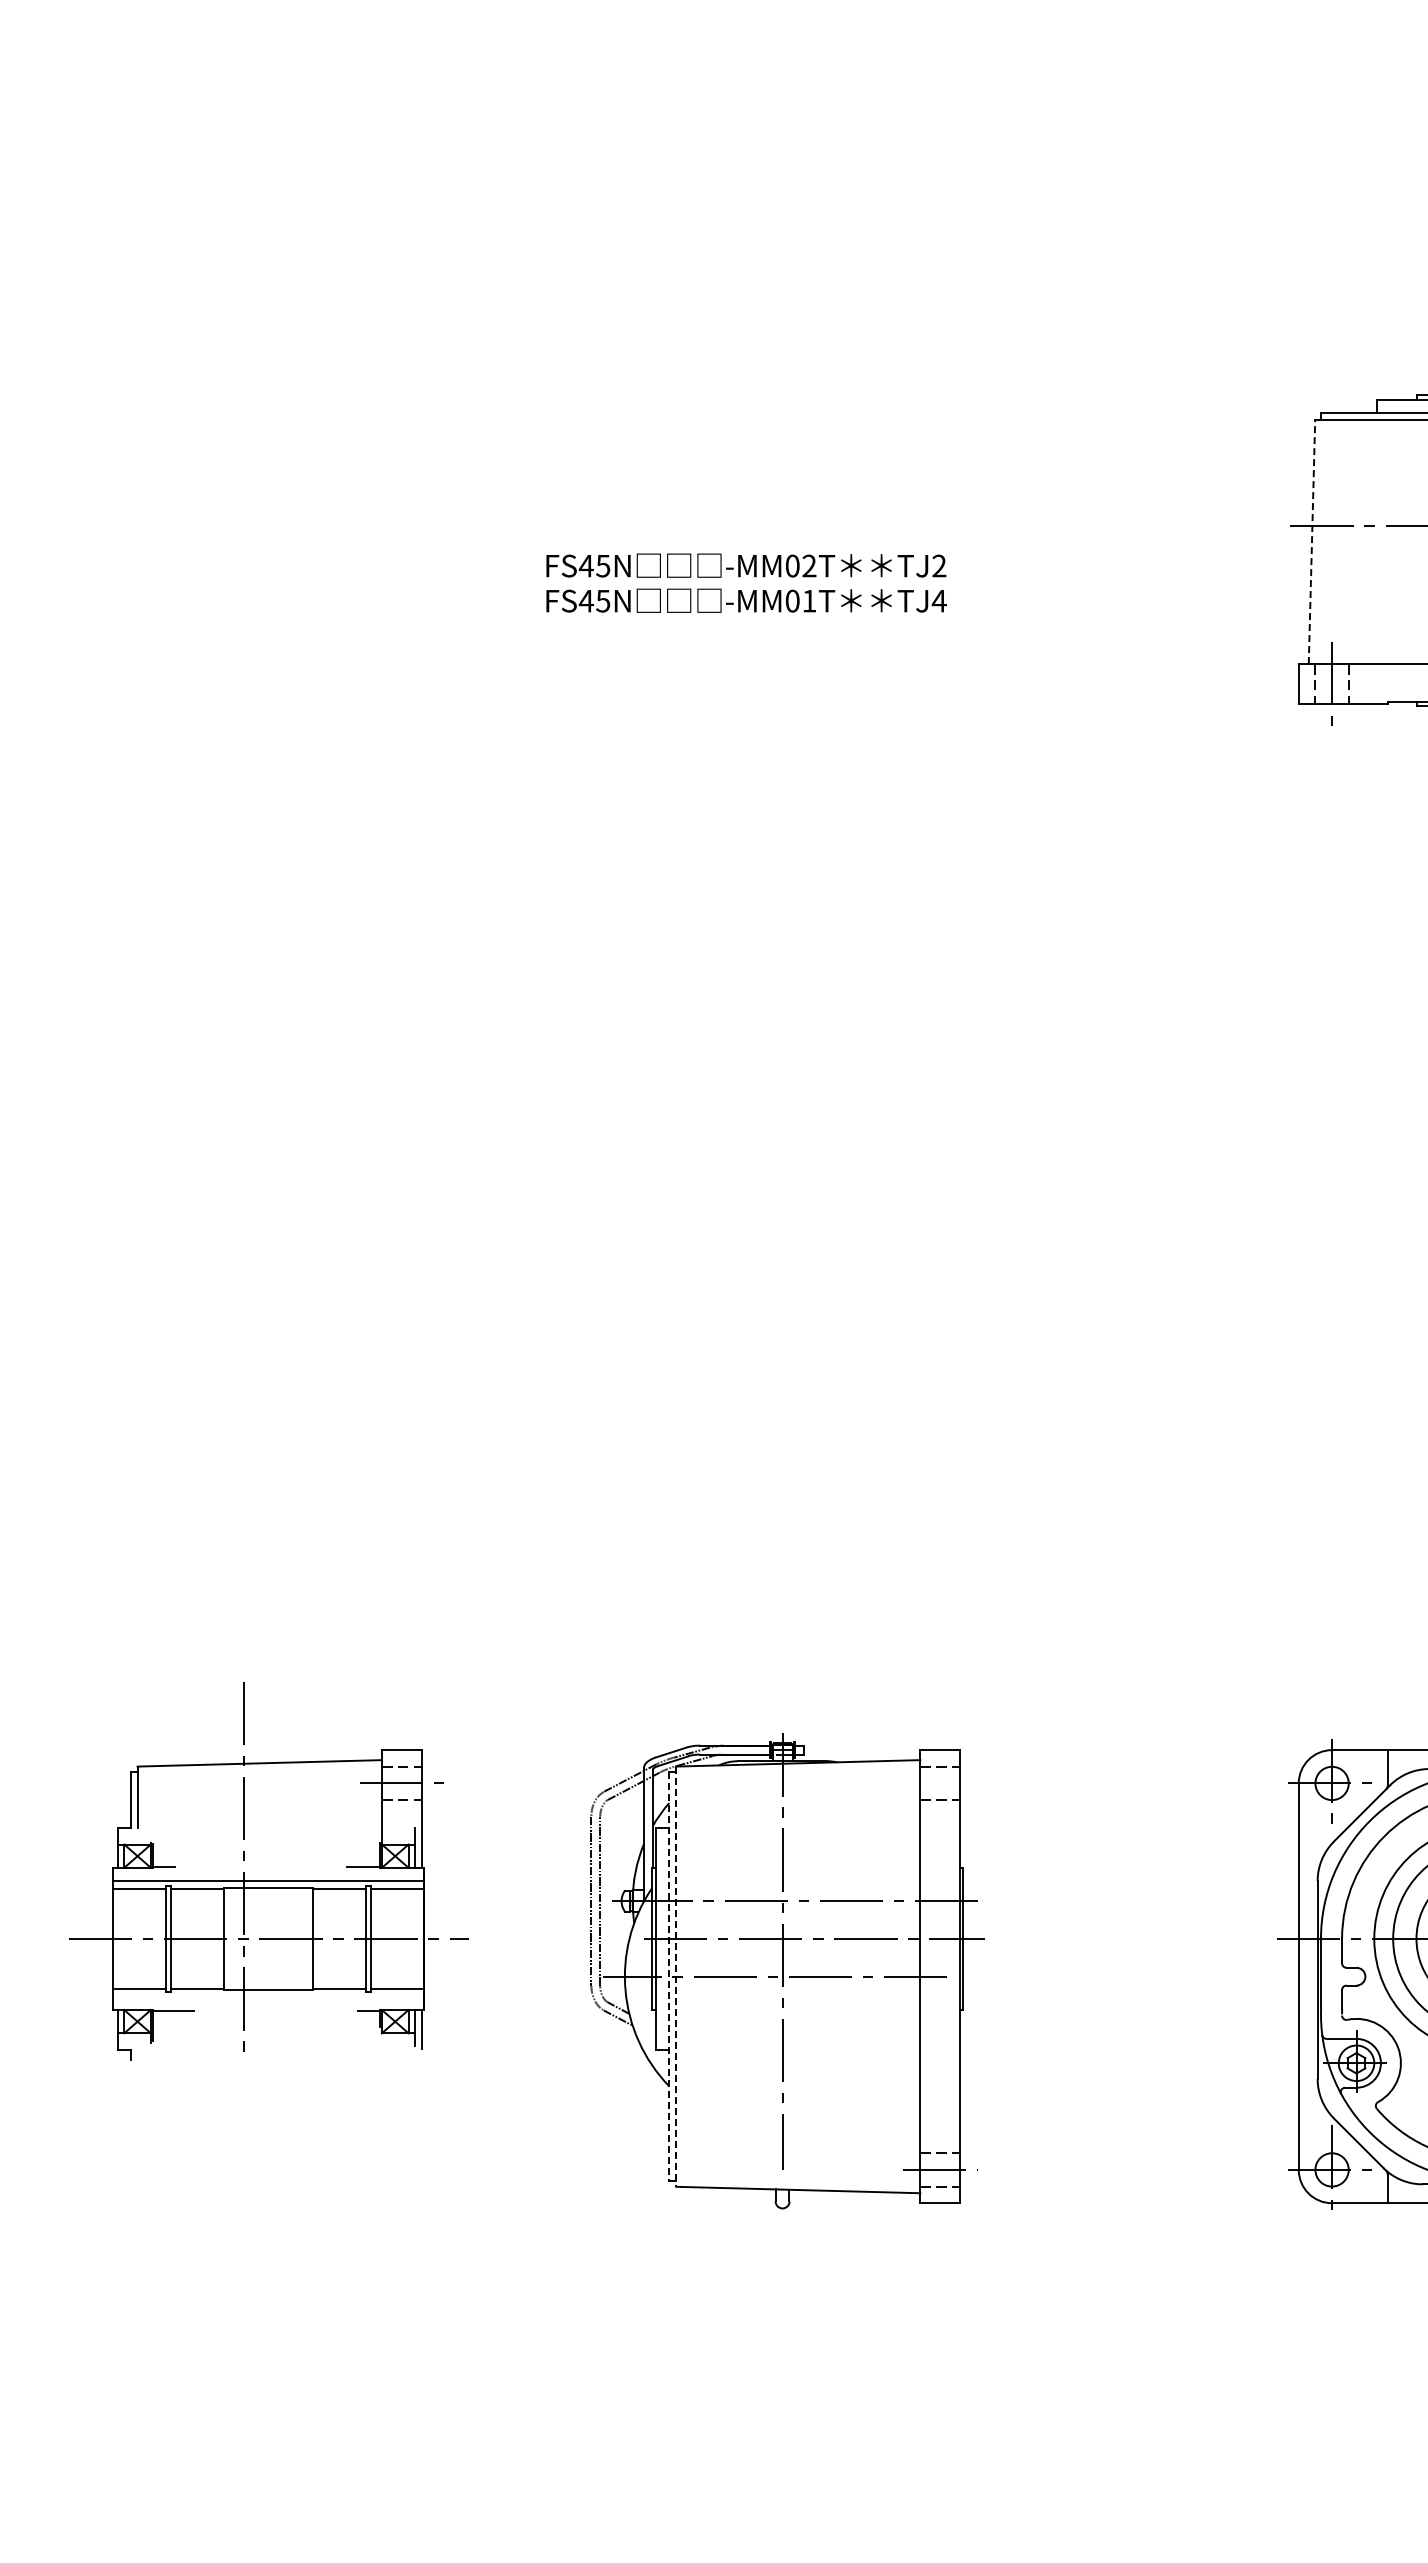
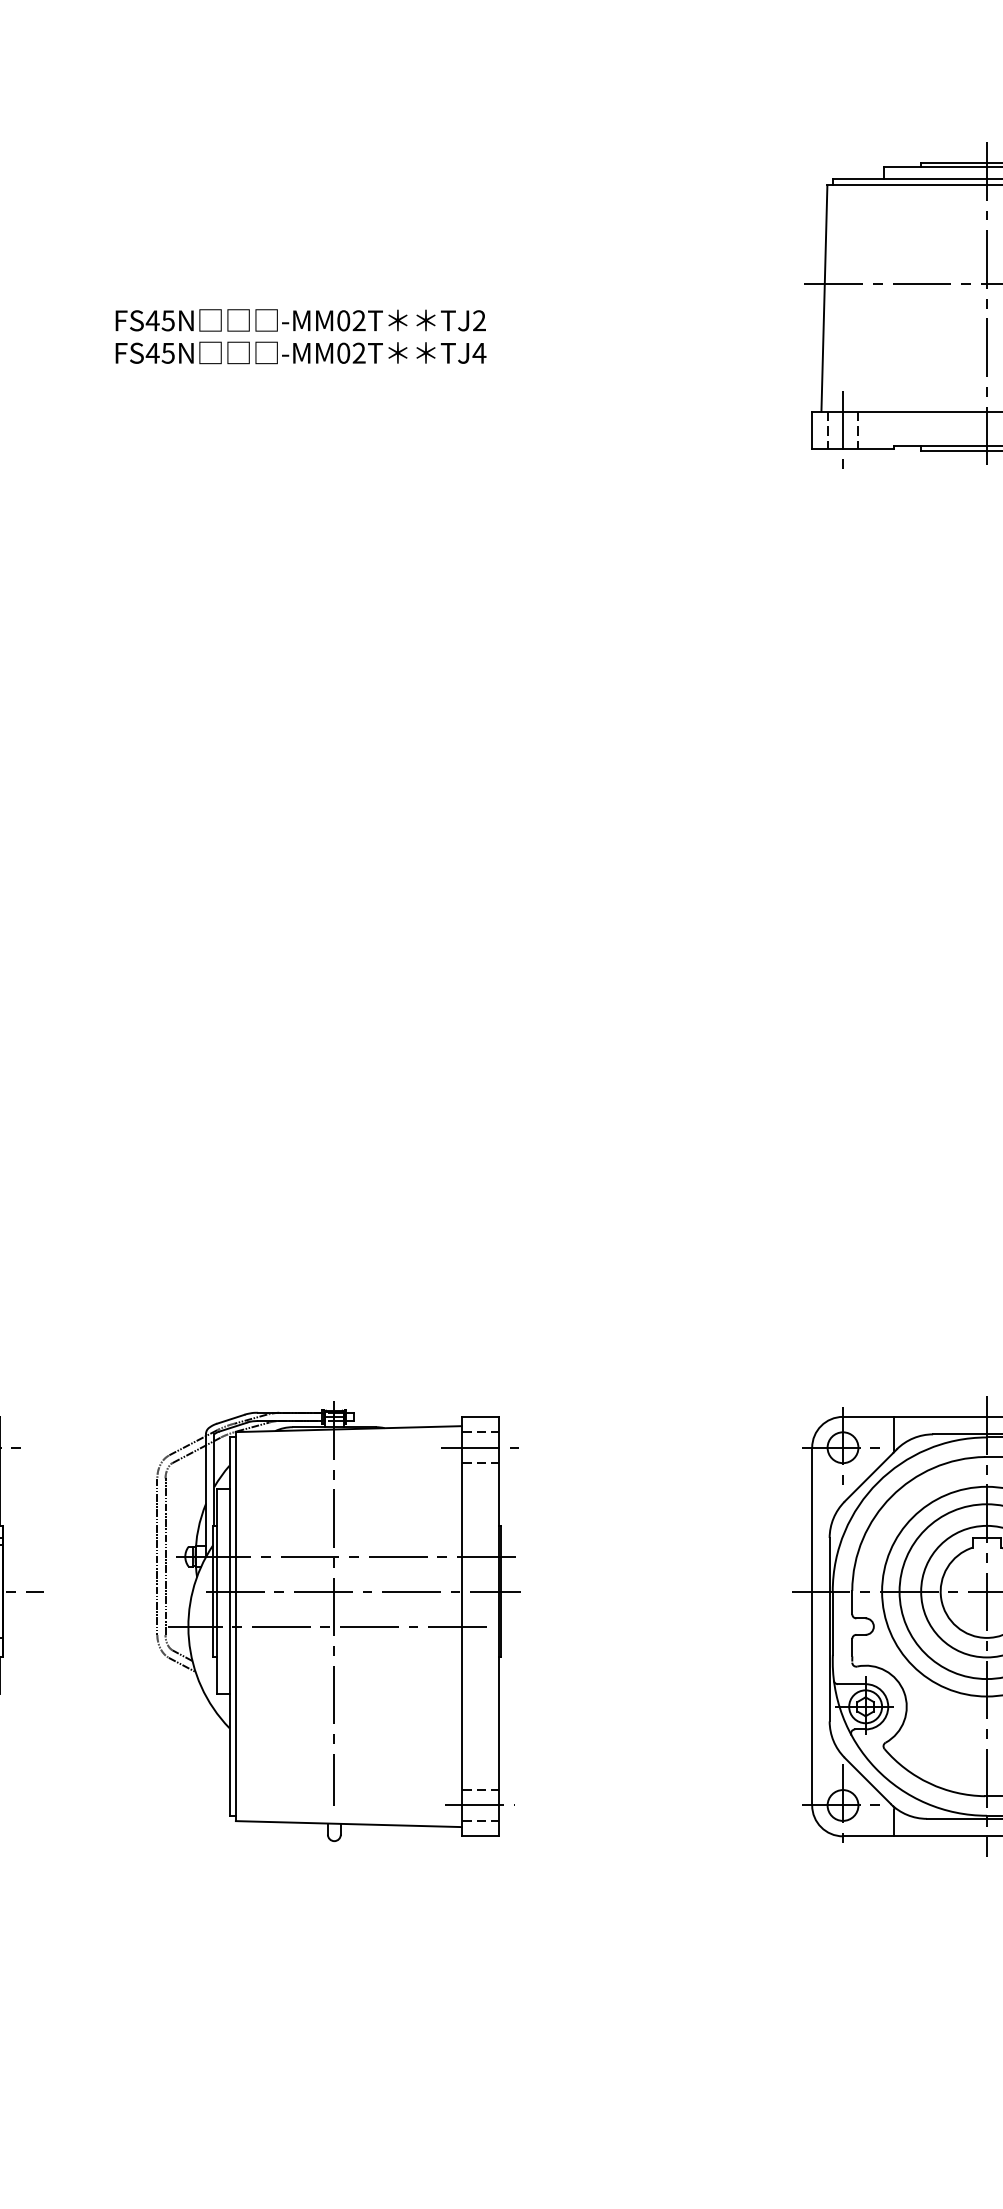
line: (1312, 541) -> (824, 298), dashed -> solid
text: (809, 600) -> (359, 352), -MM01T -> -MM02T
line: (940, 1783) -> (480, 1447), added
line: (669, 1977) -> (229, 1627), dashed -> solid
line: (675, 1977) -> (235, 1627), dashed -> solid

